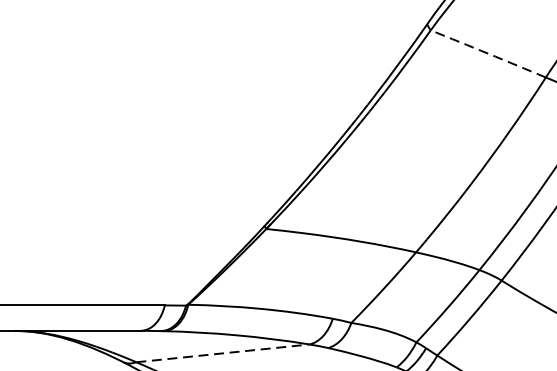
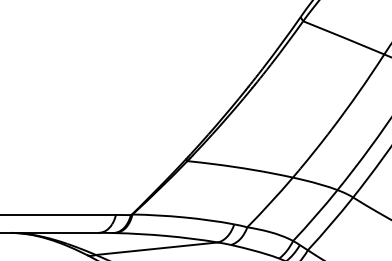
arc: (487, 53) -> (343, 37), dashed -> solid
line: (223, 353) -> (157, 248), dashed -> solid

